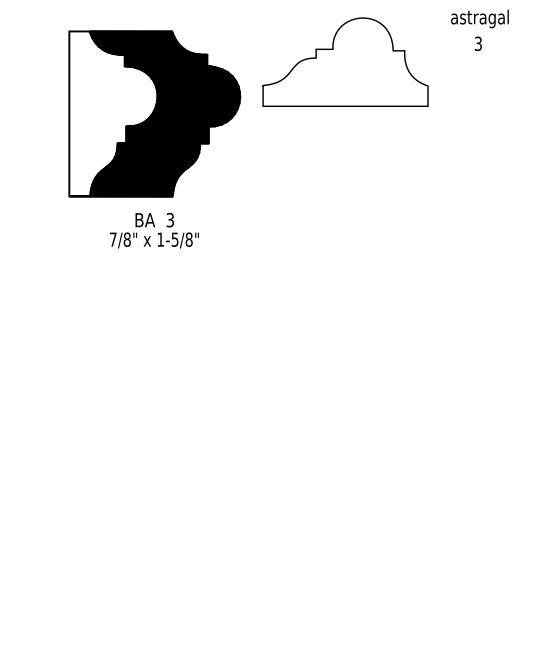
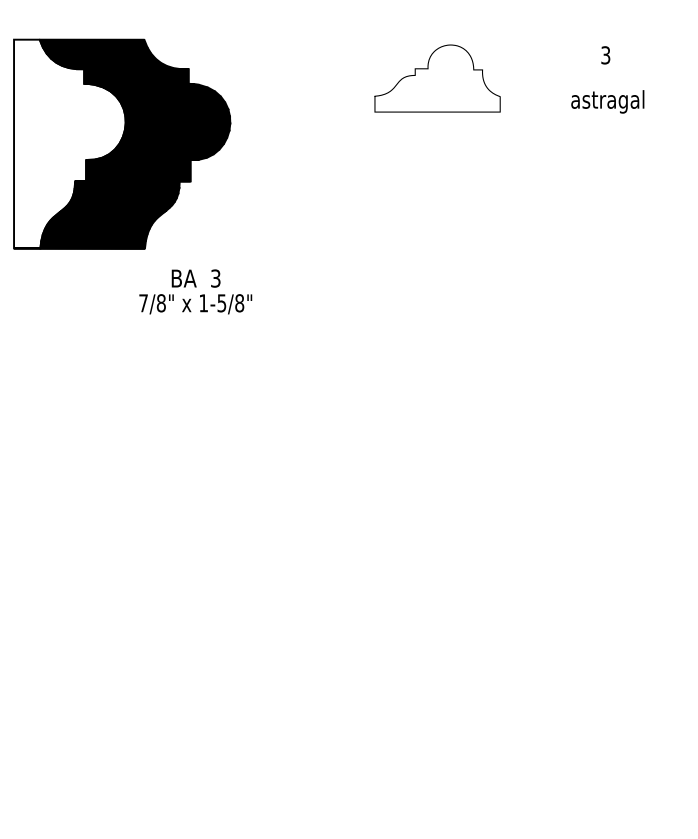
text: (479, 18) -> (607, 101), moved
part: (345, 62) -> (437, 78), size x0.6
part: (155, 113) -> (122, 143), moved

